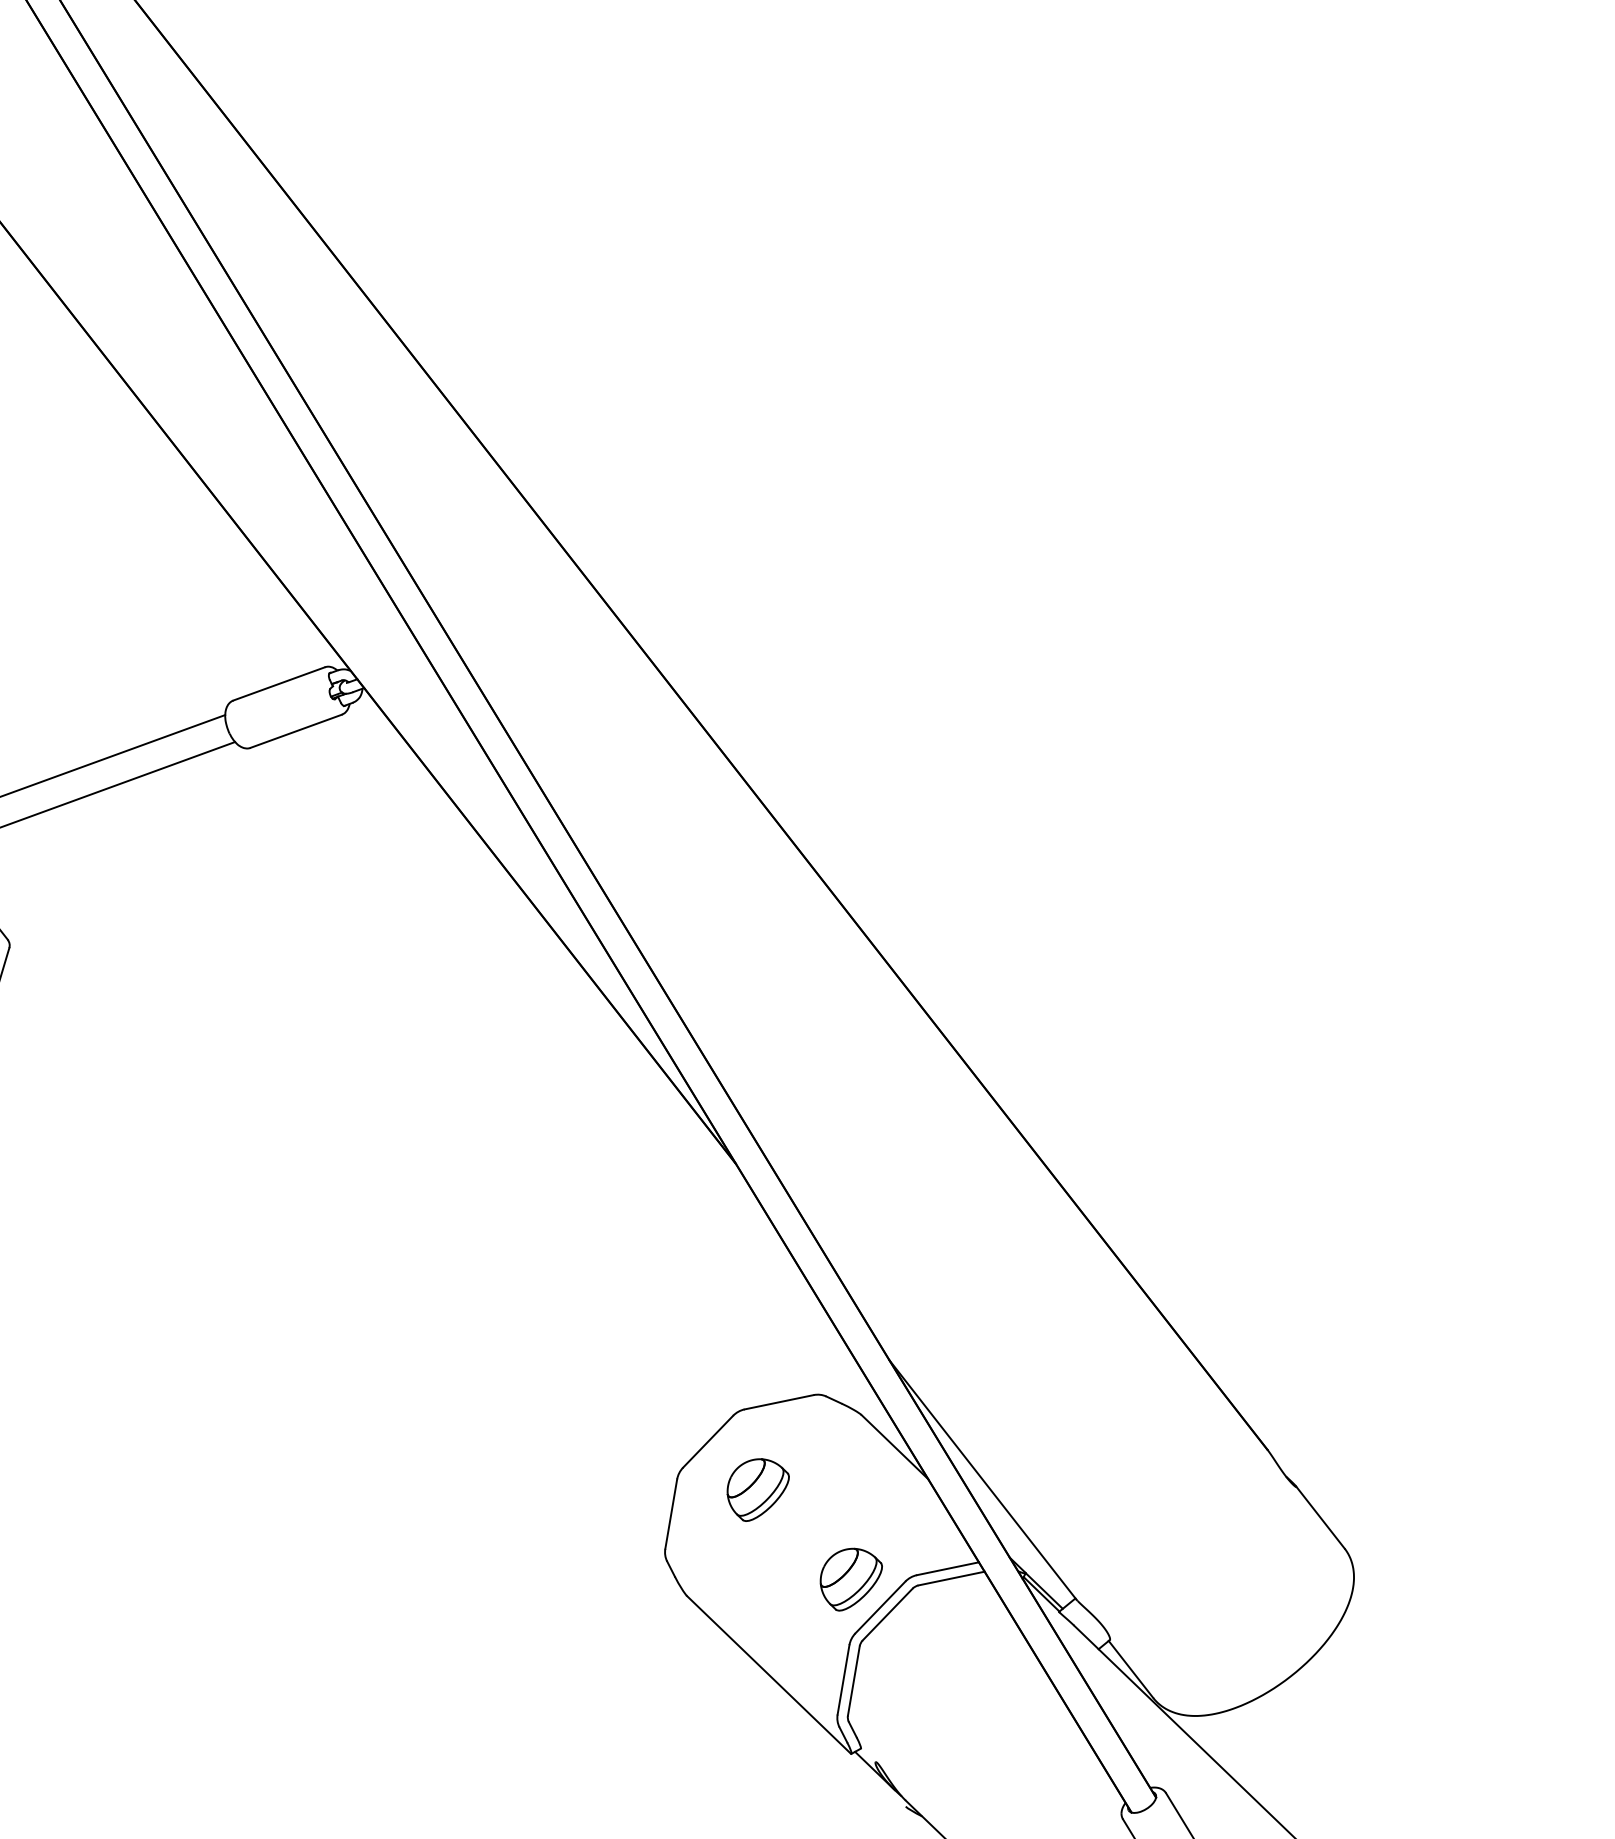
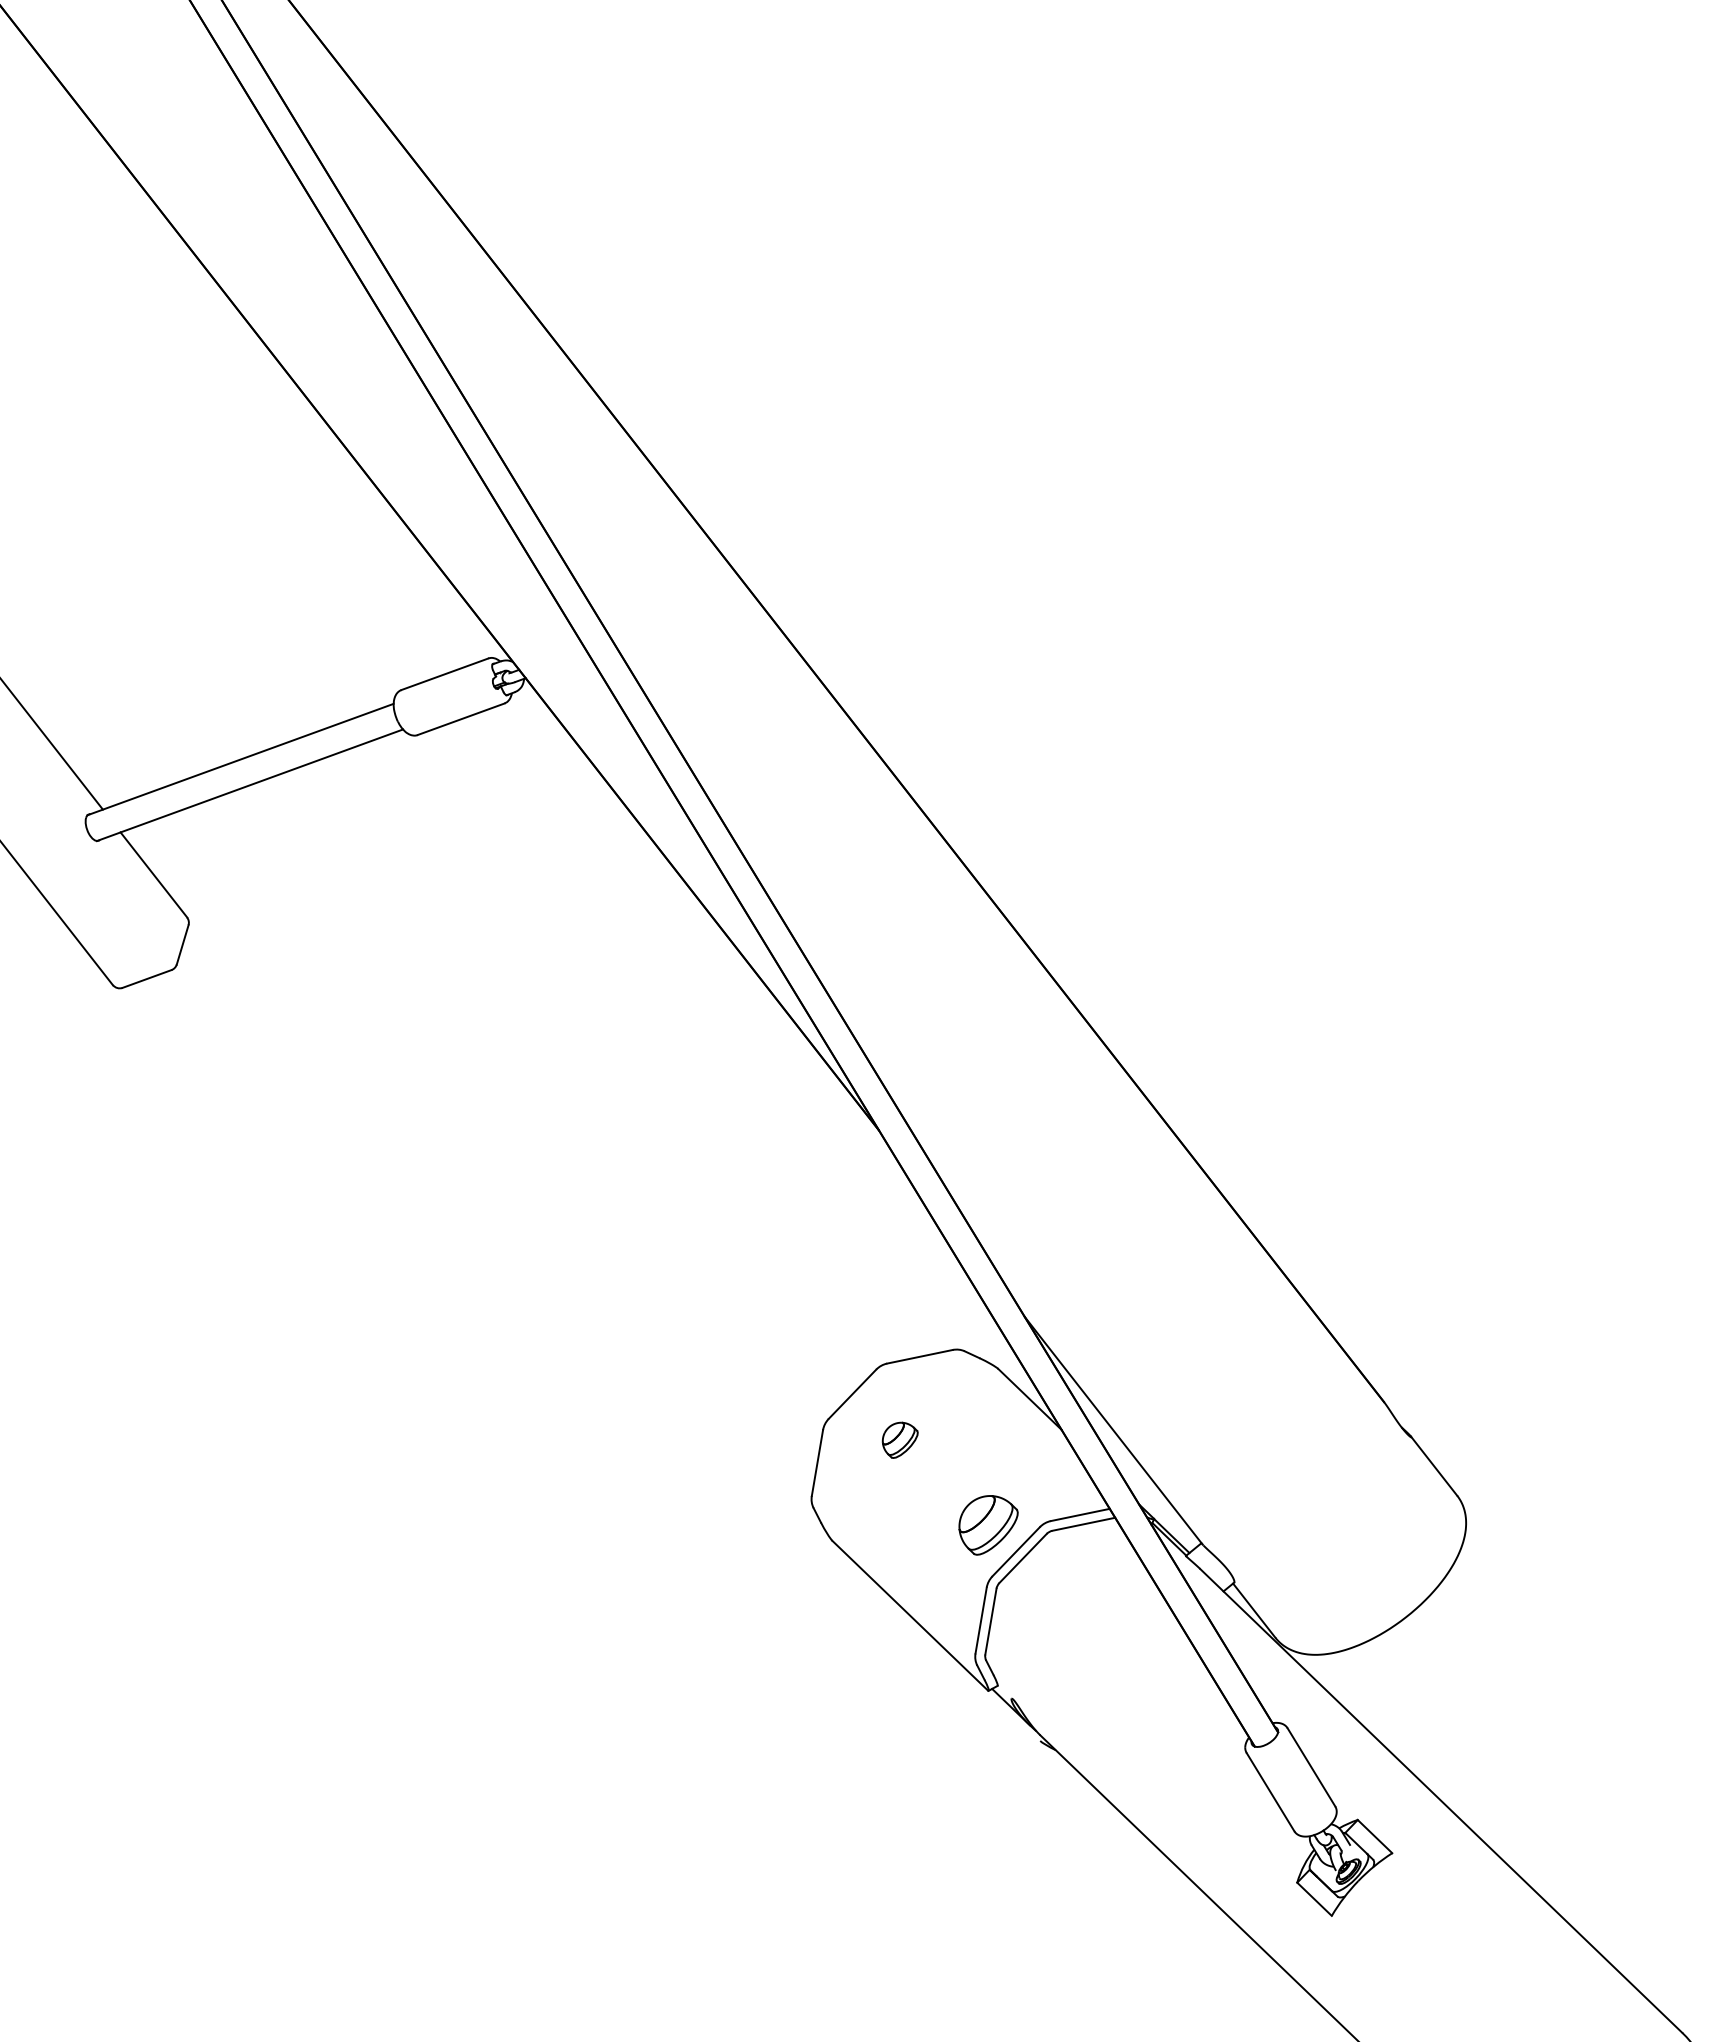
part: (758, 1490) -> (900, 1440), size x0.6

